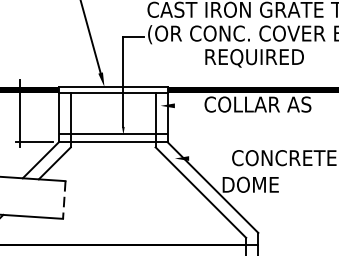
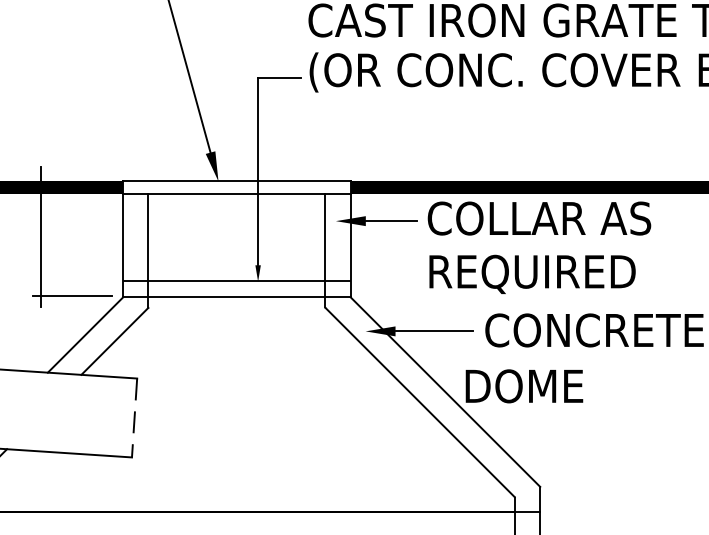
text: (254, 58) -> (532, 274), moved
line: (186, 105) -> (390, 220), added
line: (207, 158) -> (433, 331), added

